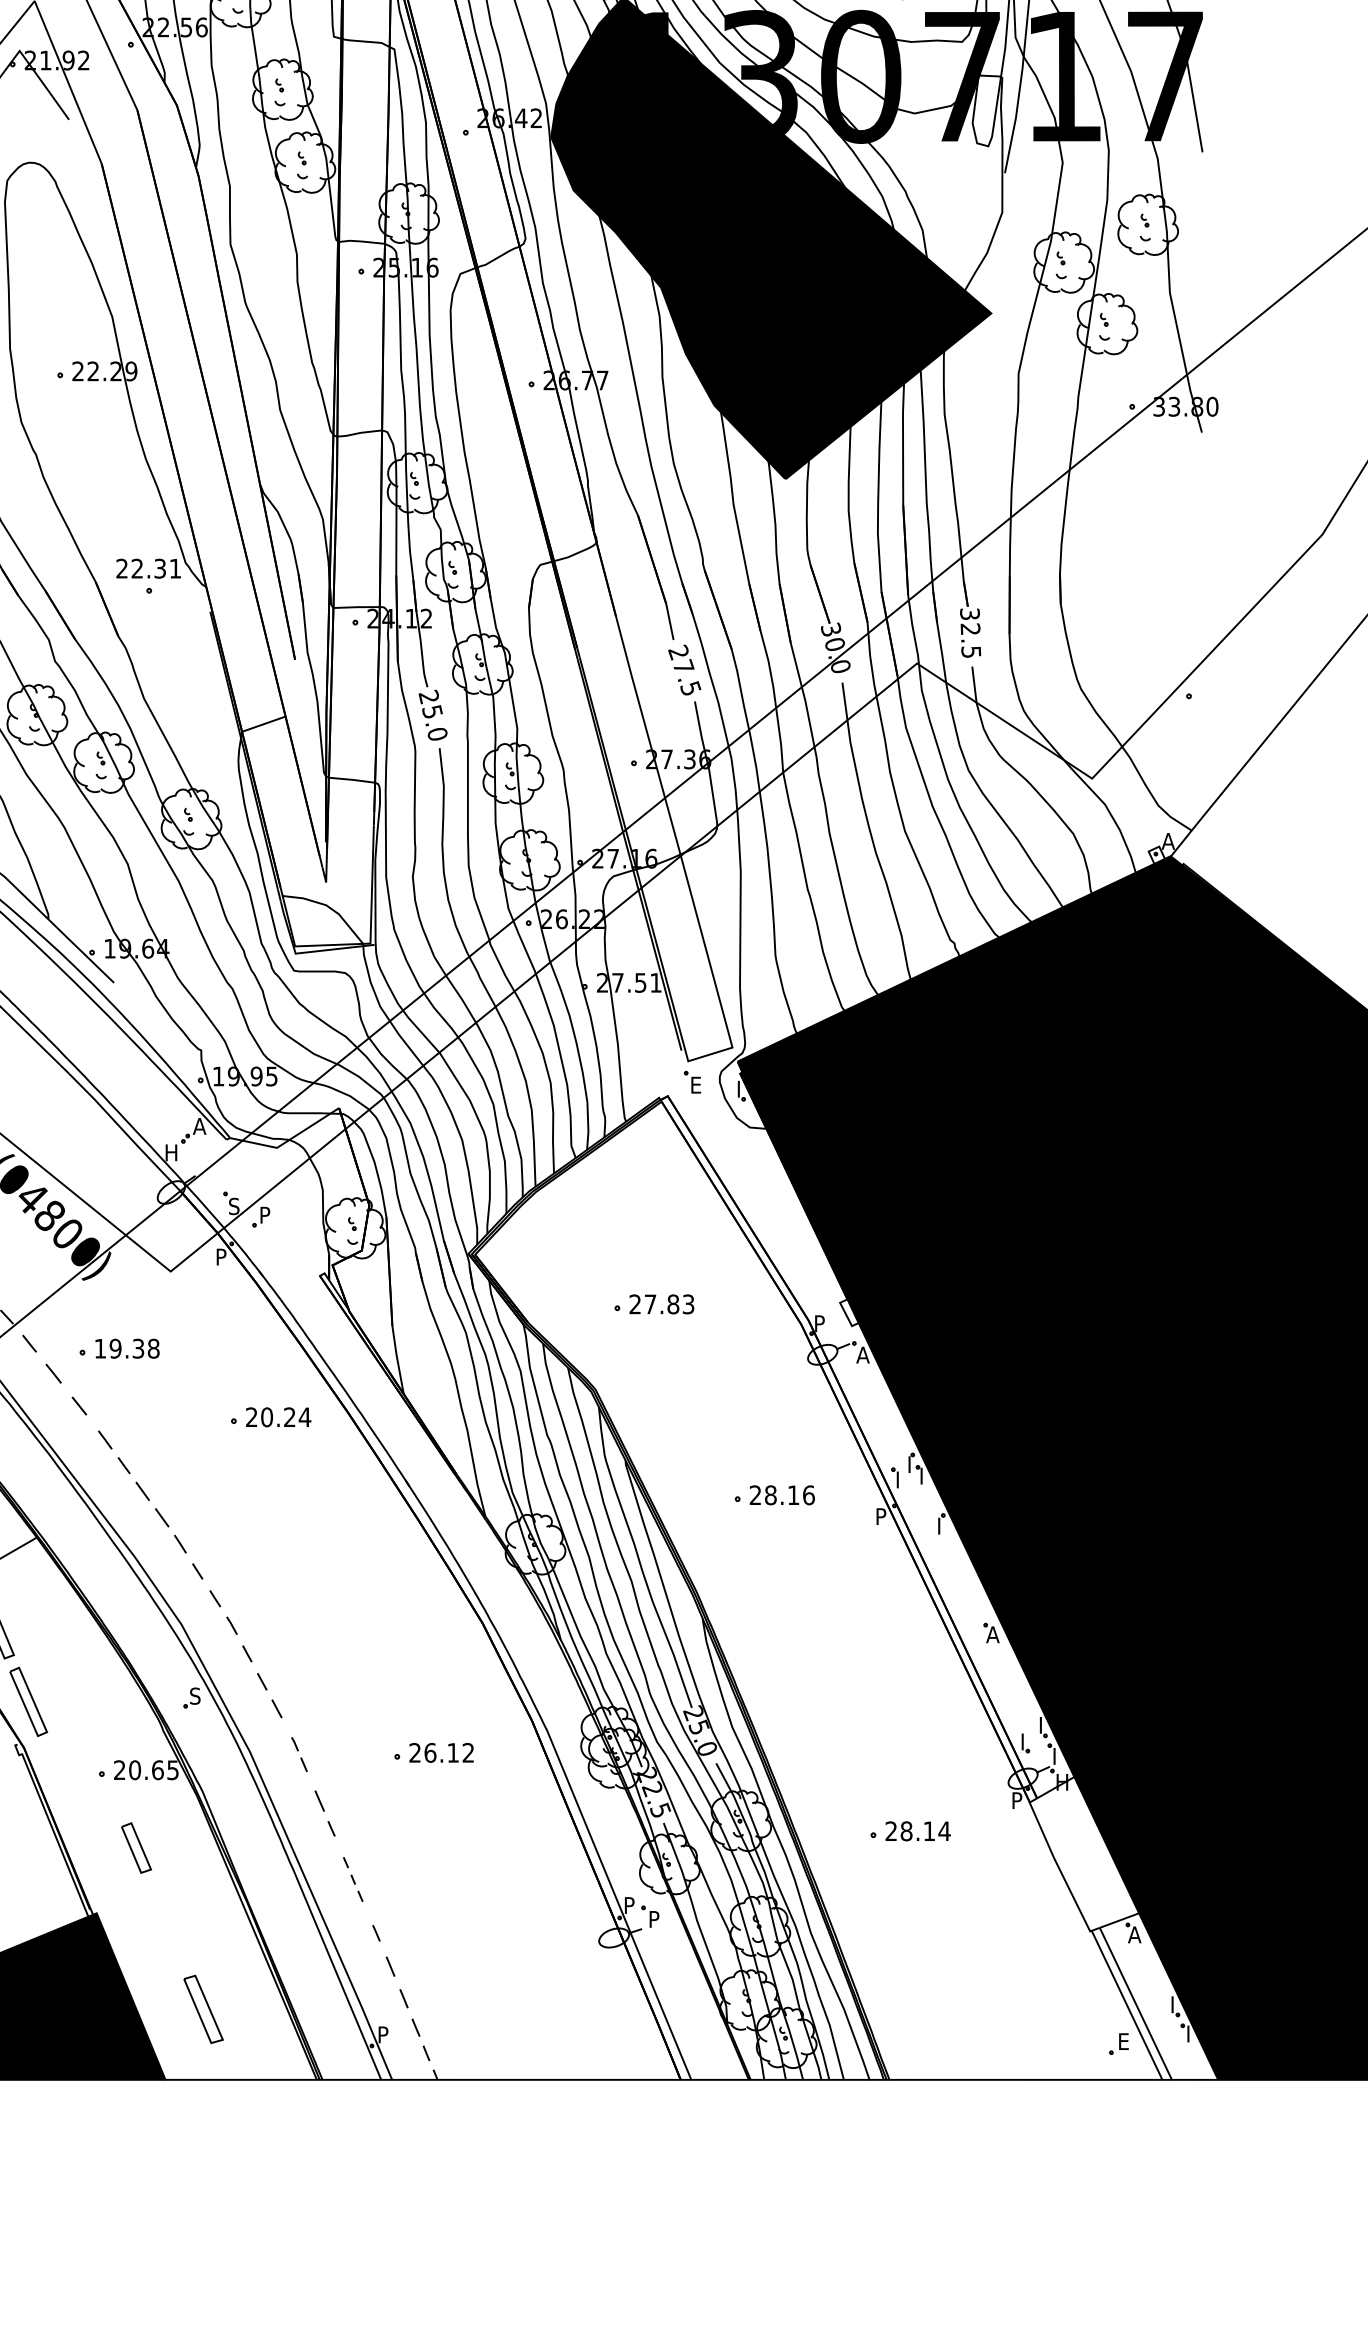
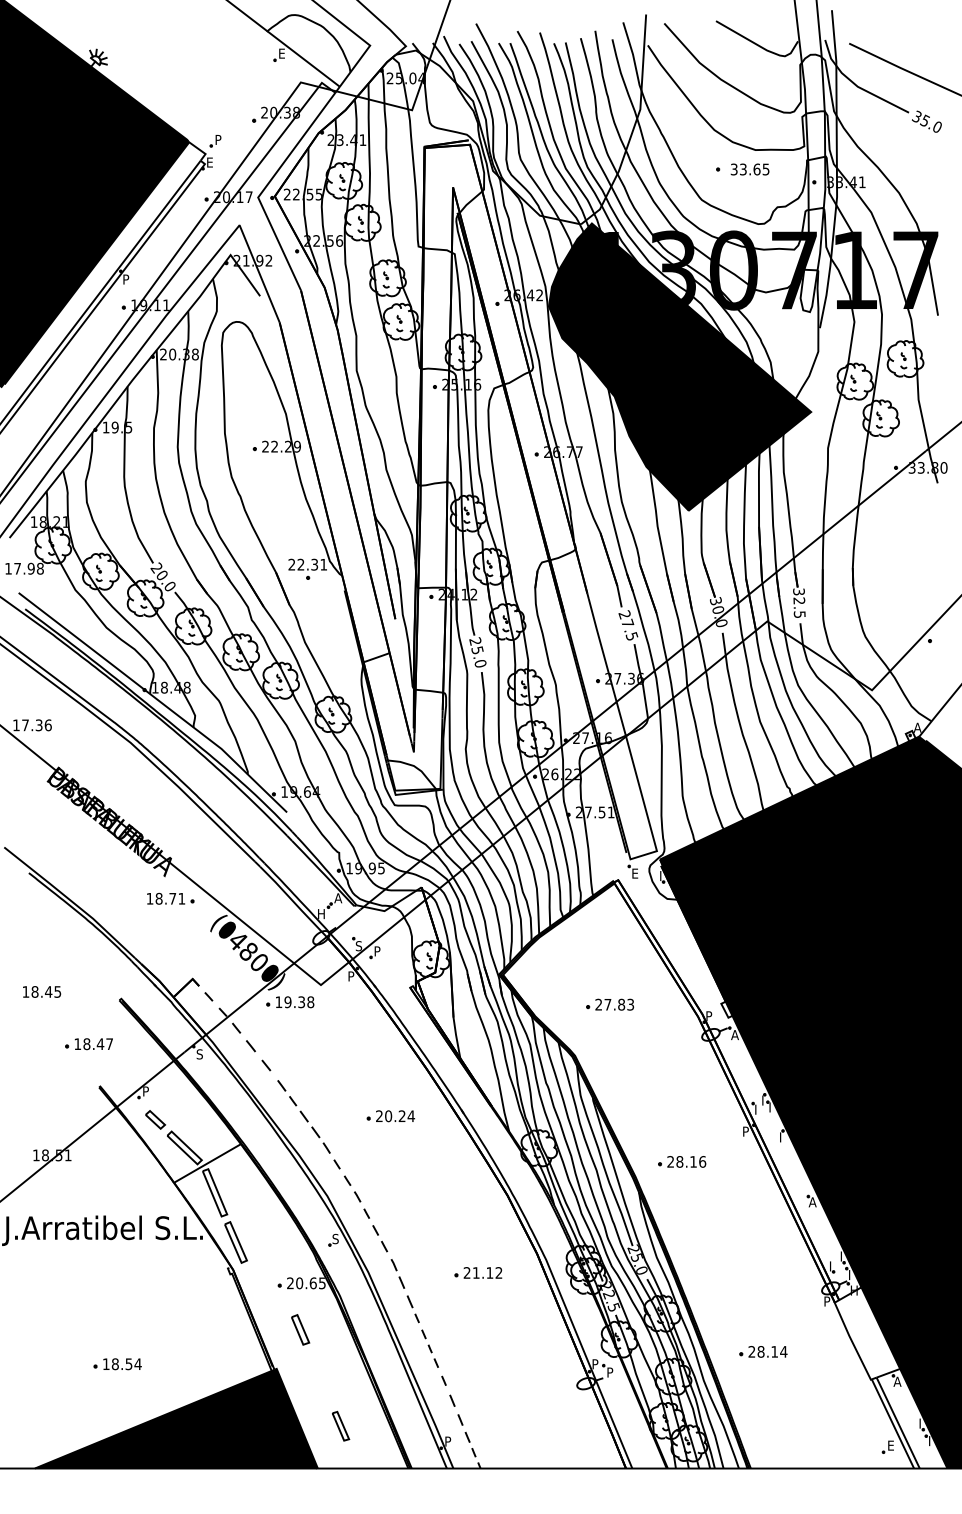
part: (119, 1349) -> (290, 1002), moved
part: (270, 1417) -> (390, 1116), moved
part: (775, 1494) -> (682, 1161), moved
text: (429, 1752) -> (475, 1272), 26.12 -> 21.12
part: (298, 1753) -> (397, 1273), size x1.43
part: (910, 1830) -> (763, 1351), moved
part: (352, 1879) -> (429, 1348), size x1.43
part: (205, 2007) -> (341, 1425), size x0.71

